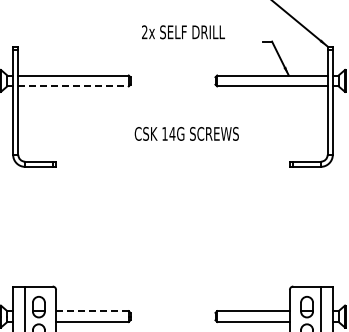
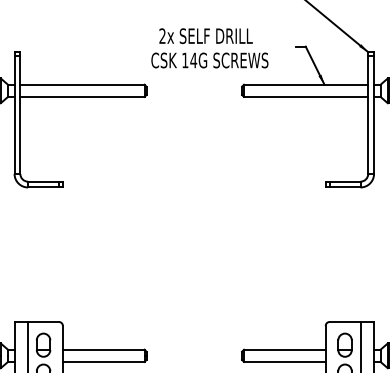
line: (74, 86) -> (83, 97), dashed -> solid
text: (186, 133) -> (209, 59), moved
line: (91, 311) -> (102, 350), dashed -> solid

